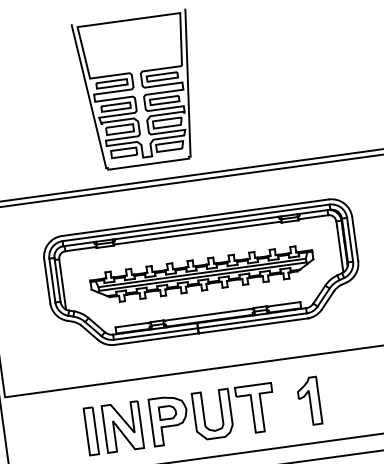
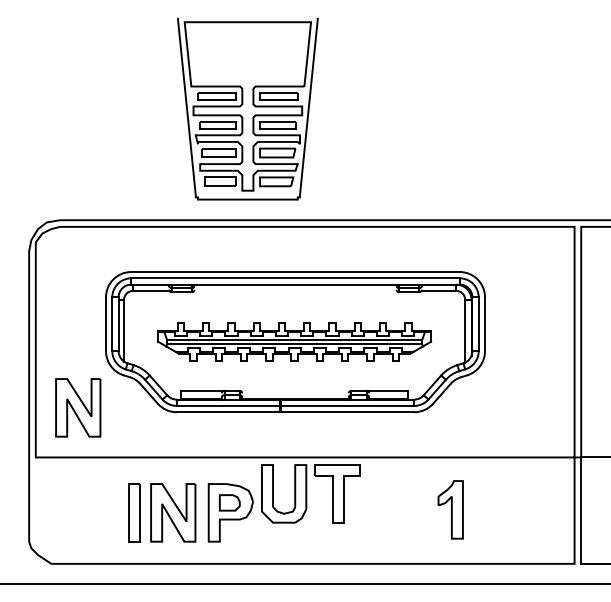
line: (197, 232) -> (295, 290), removed
line: (208, 314) -> (295, 391), removed
part: (34, 351) -> (78, 407), added
part: (309, 401) -> (450, 509), moved
part: (234, 411) -> (310, 493), moved

